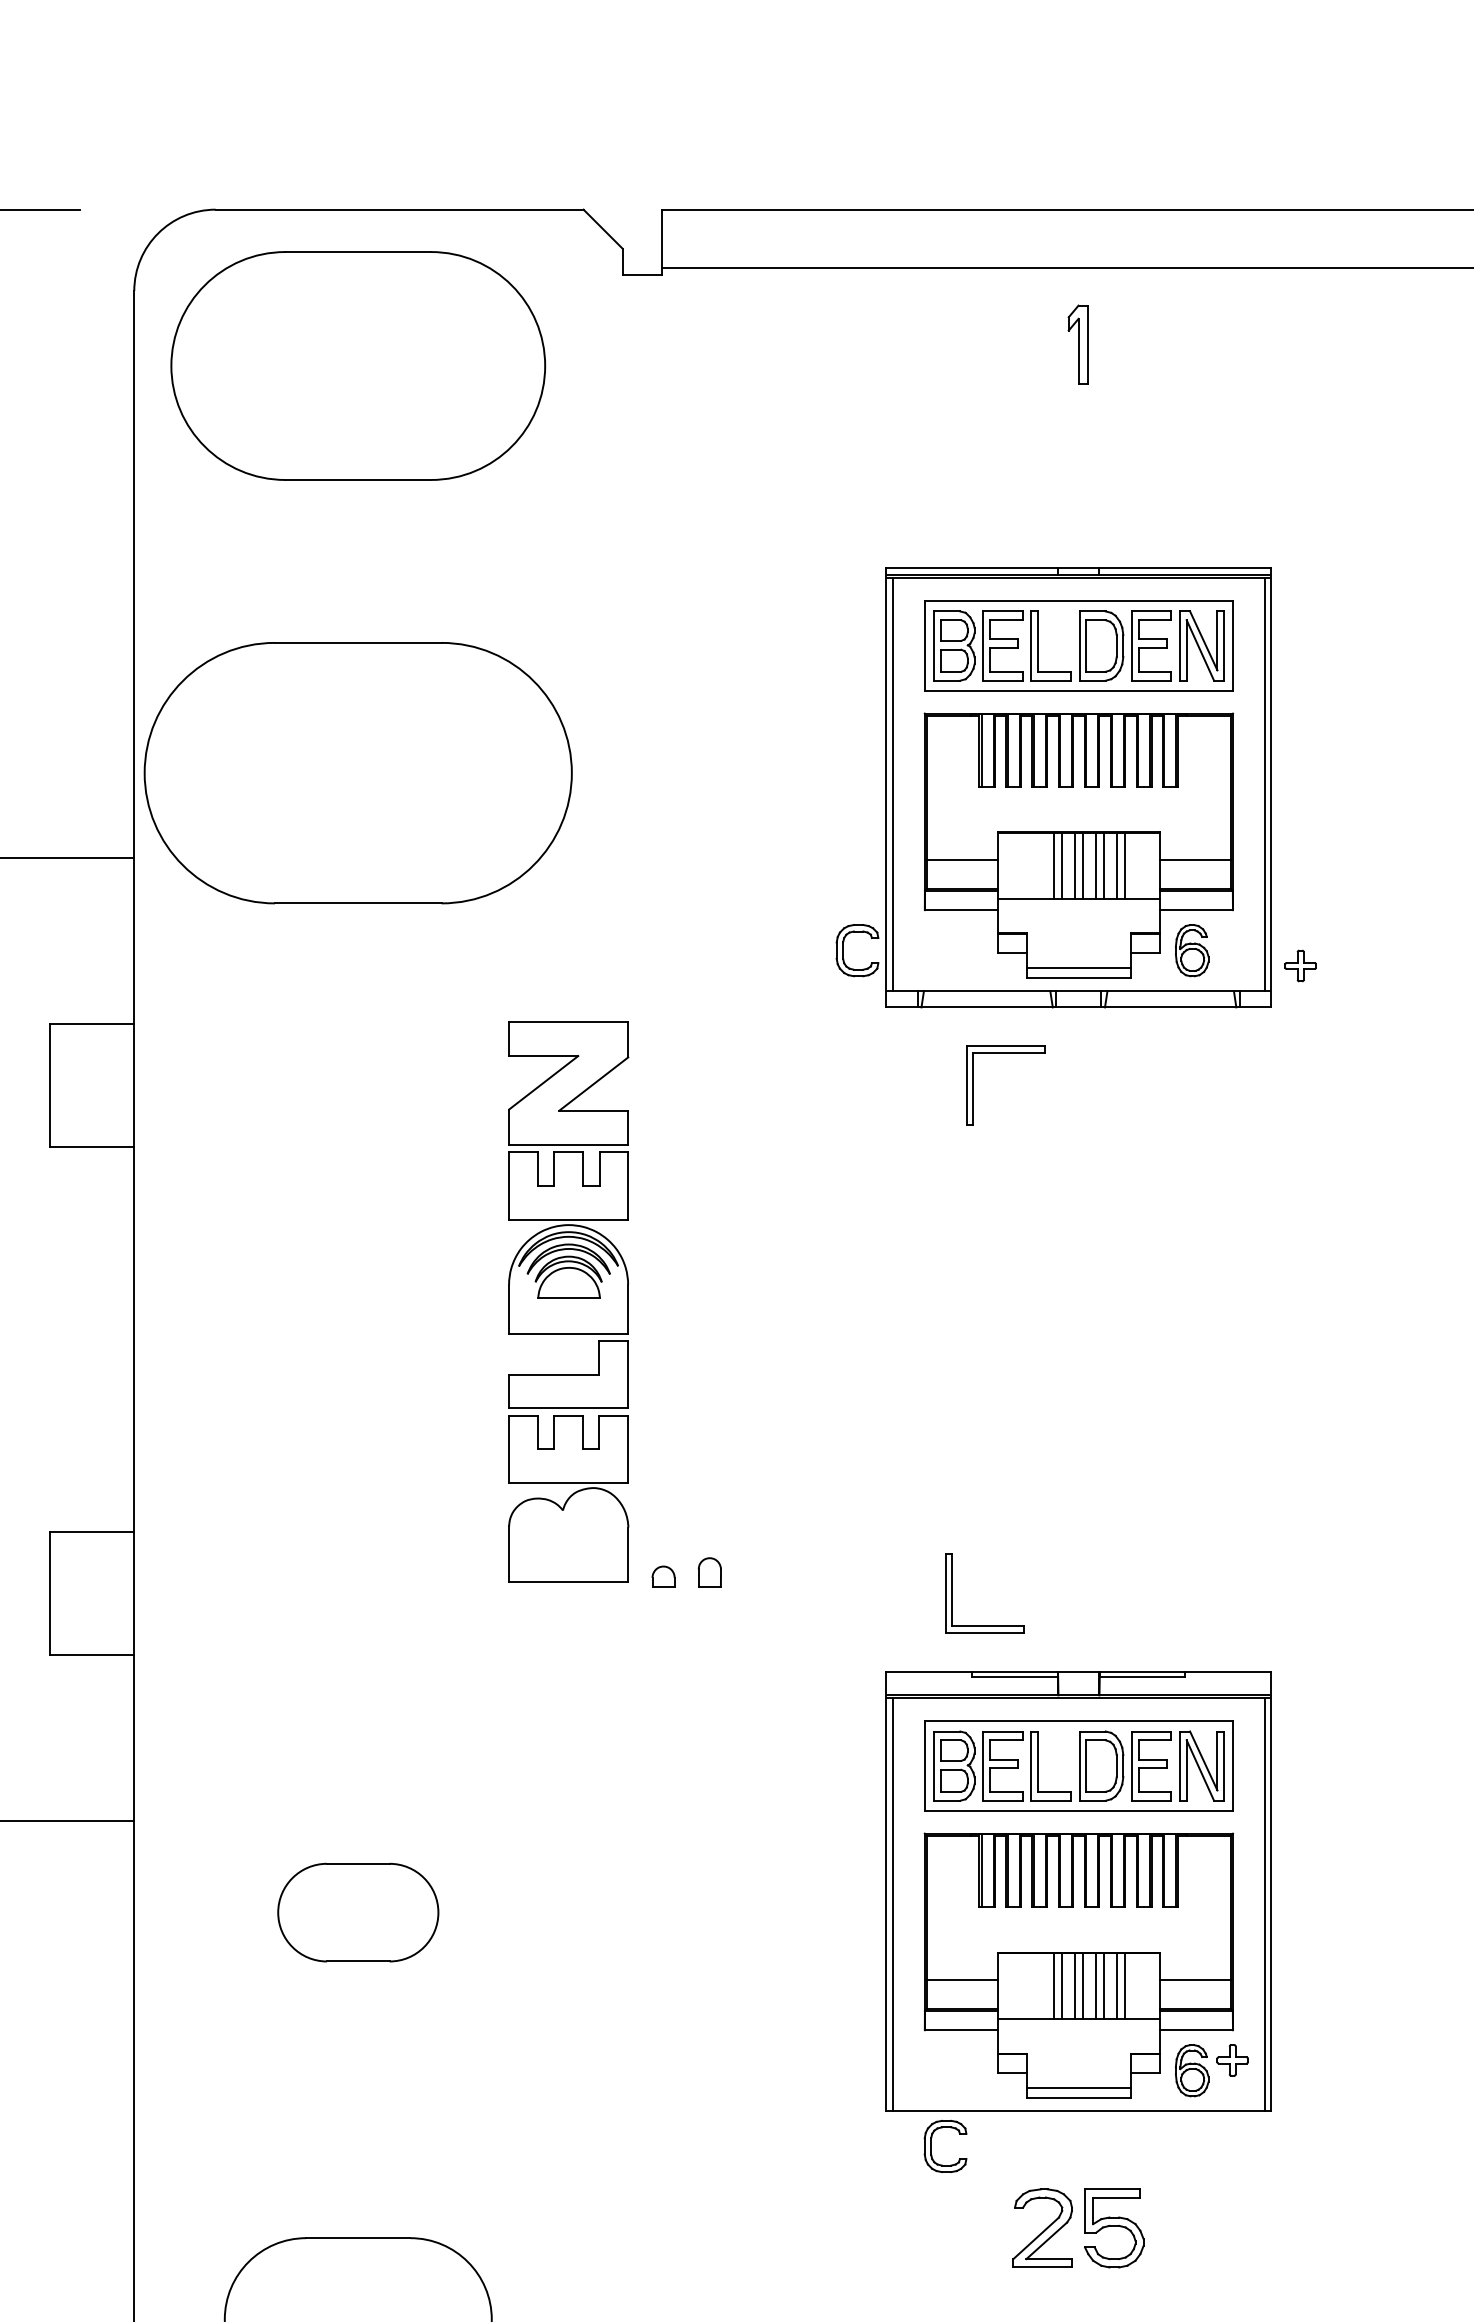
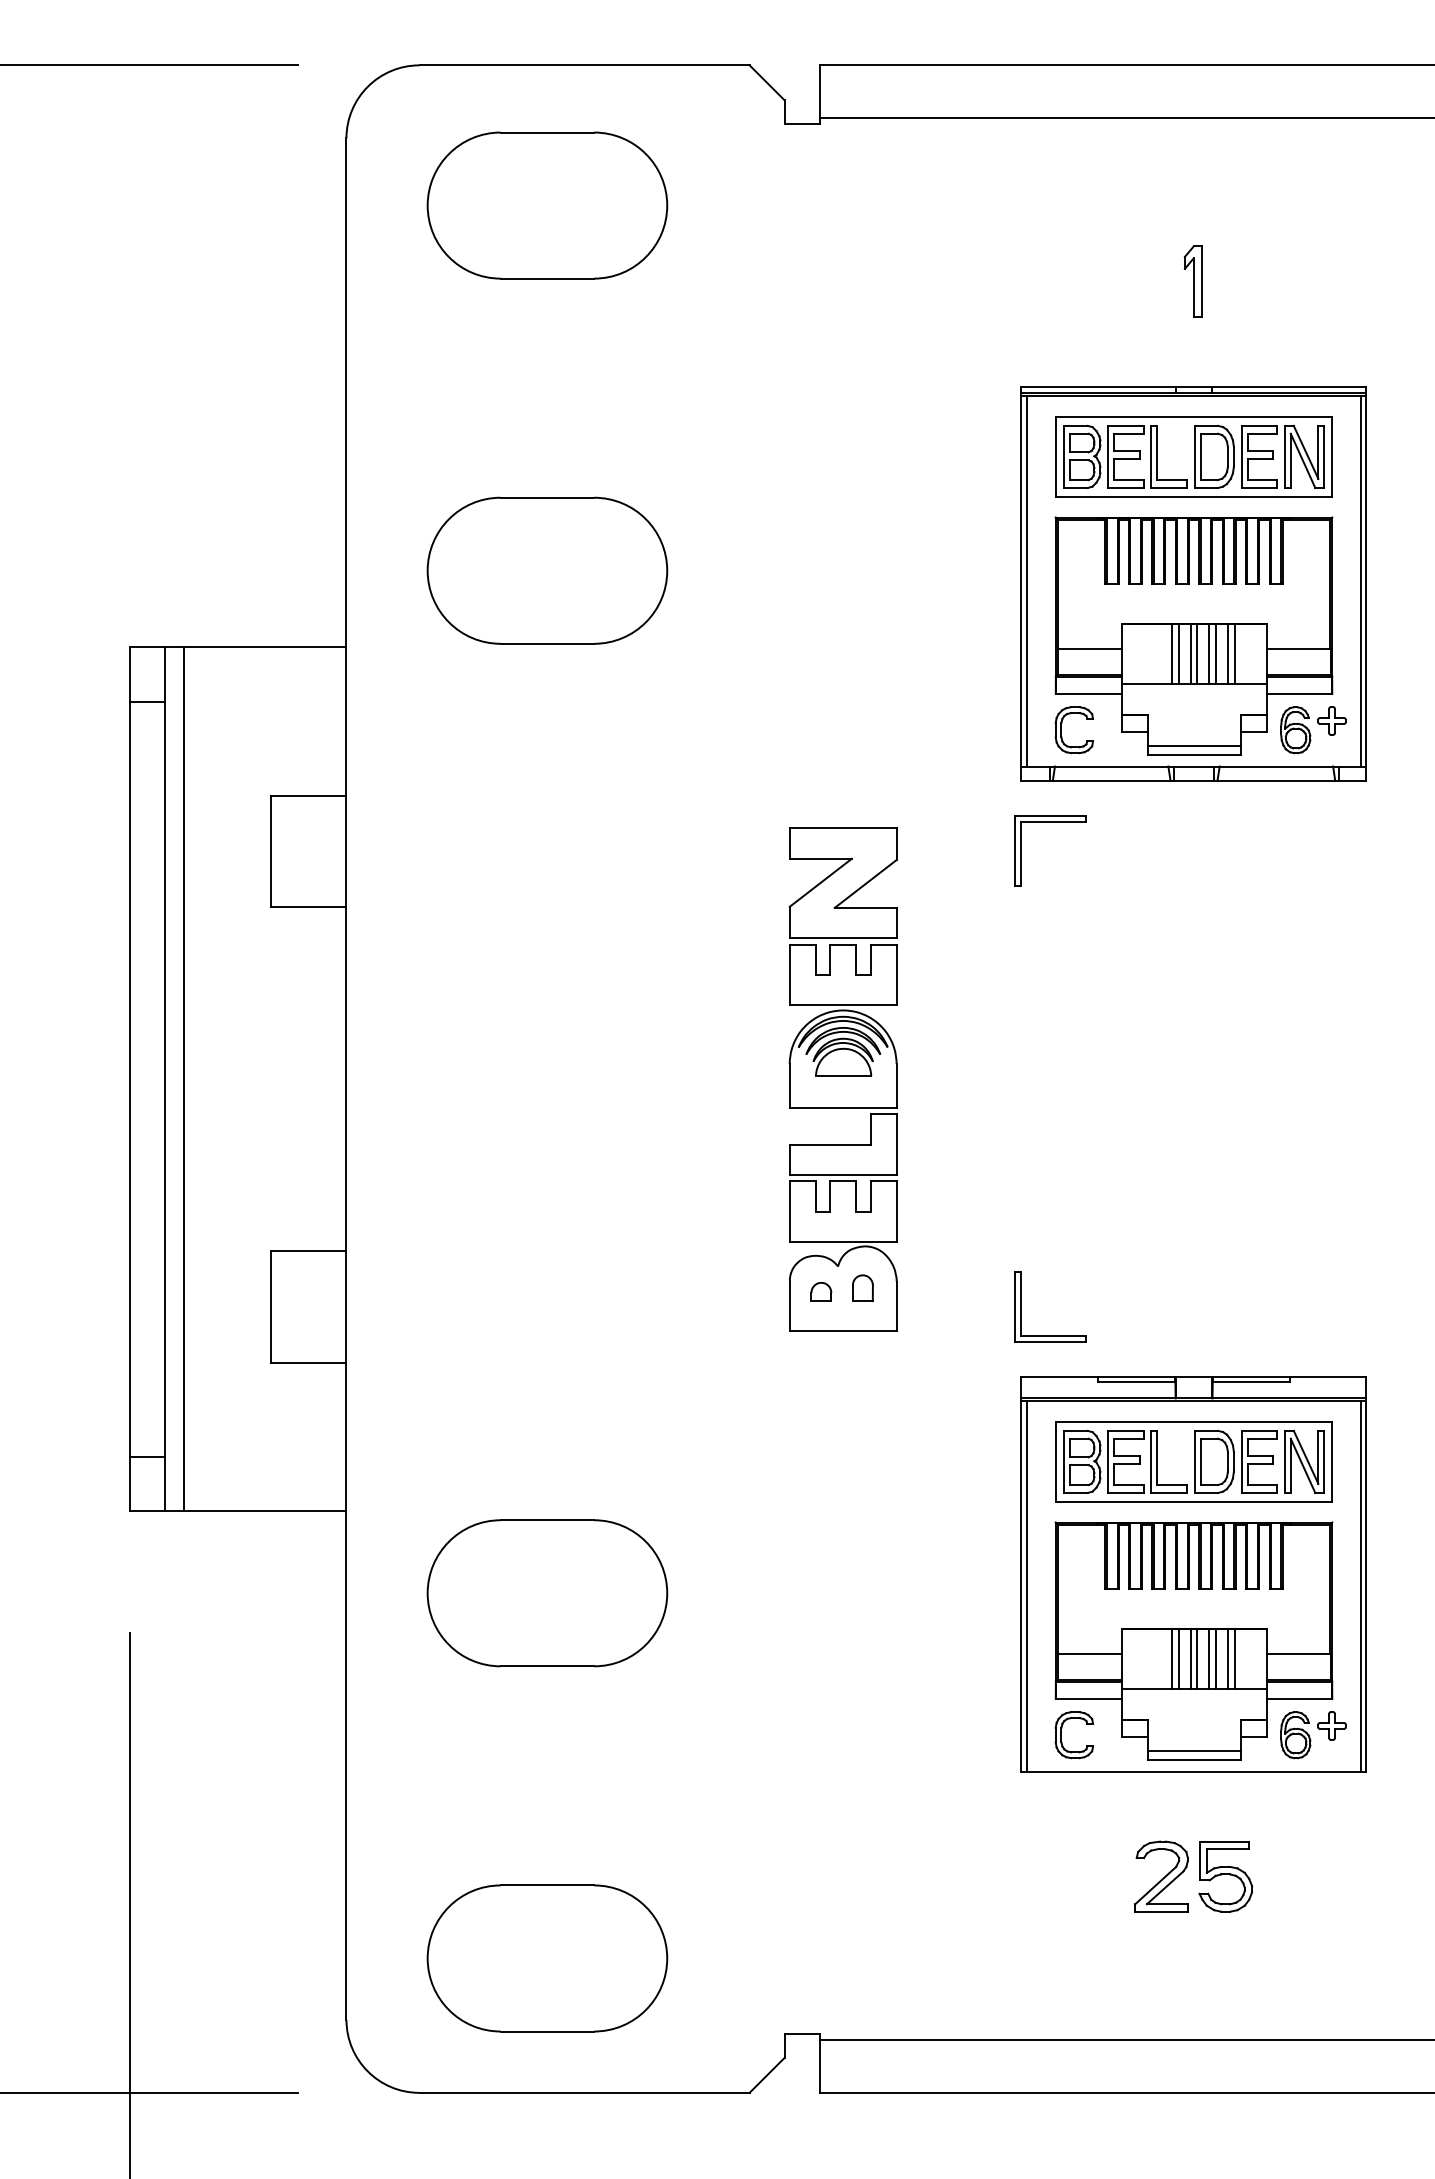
part: (1078, 344) -> (1193, 281), moved
part: (358, 365) -> (547, 205), size x0.71
part: (358, 772) -> (547, 570), size x0.62
part: (843, 950) -> (1061, 730), moved
part: (1300, 965) -> (1331, 720), moved
part: (1005, 1053) -> (1050, 822), moved
part: (567, 1302) -> (842, 1079), moved
part: (952, 1592) -> (1021, 1306), moved
part: (358, 1912) -> (547, 1593), size x1.67
part: (931, 2146) -> (1061, 1735), moved

